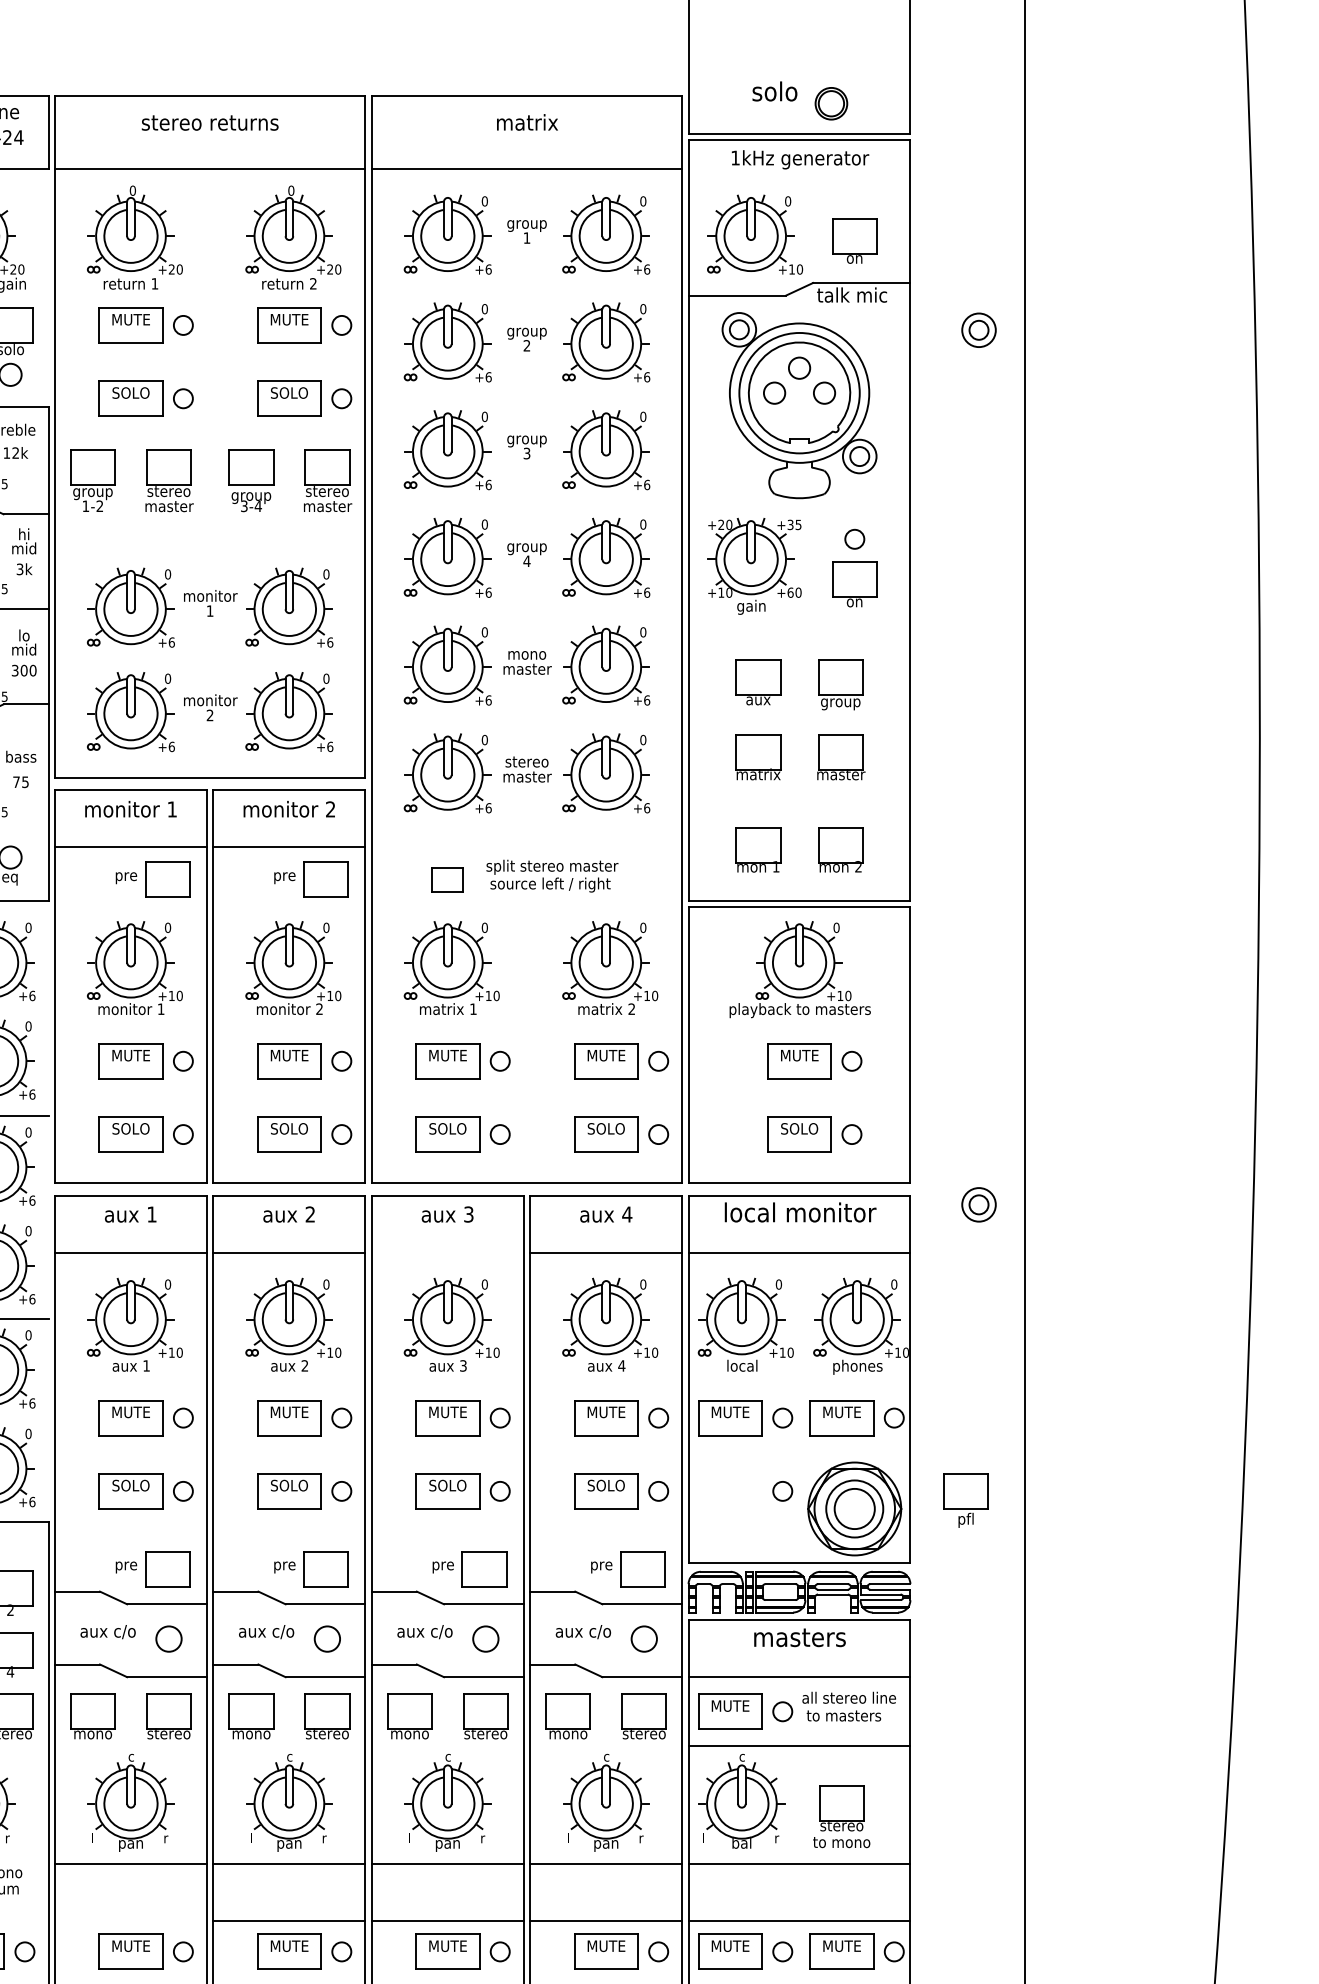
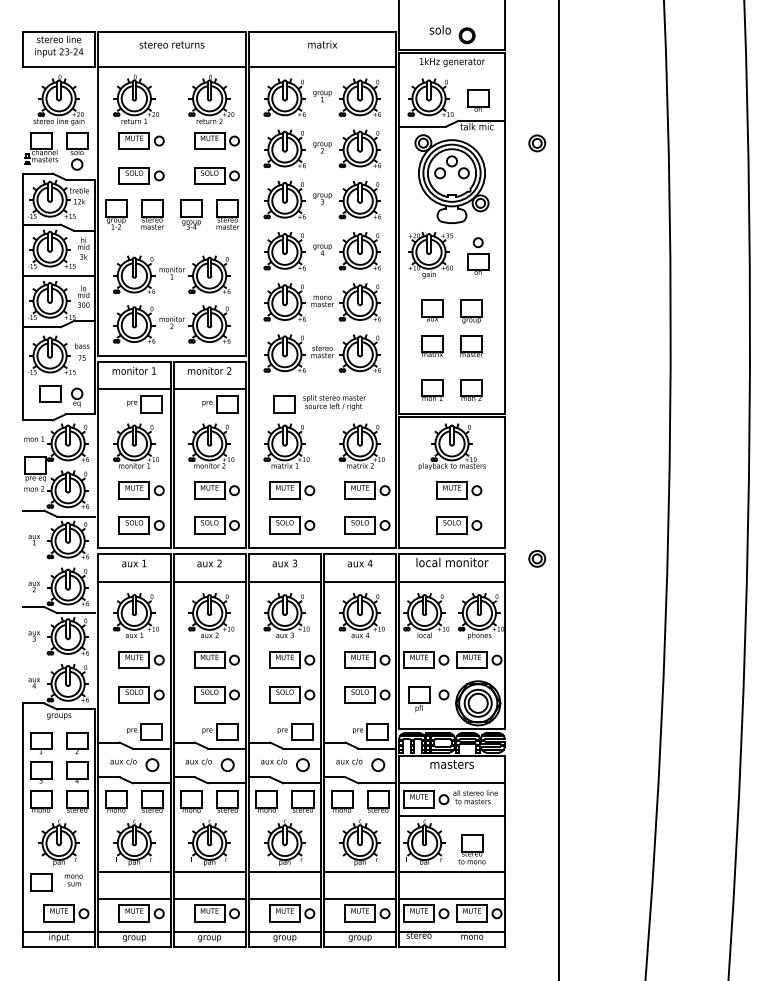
part: (446, 879) -> (284, 404), size x1.43
line: (446, 1252) -> (284, 581), added
part: (966, 1500) -> (419, 699), moved
line: (131, 1921) -> (134, 899), added

